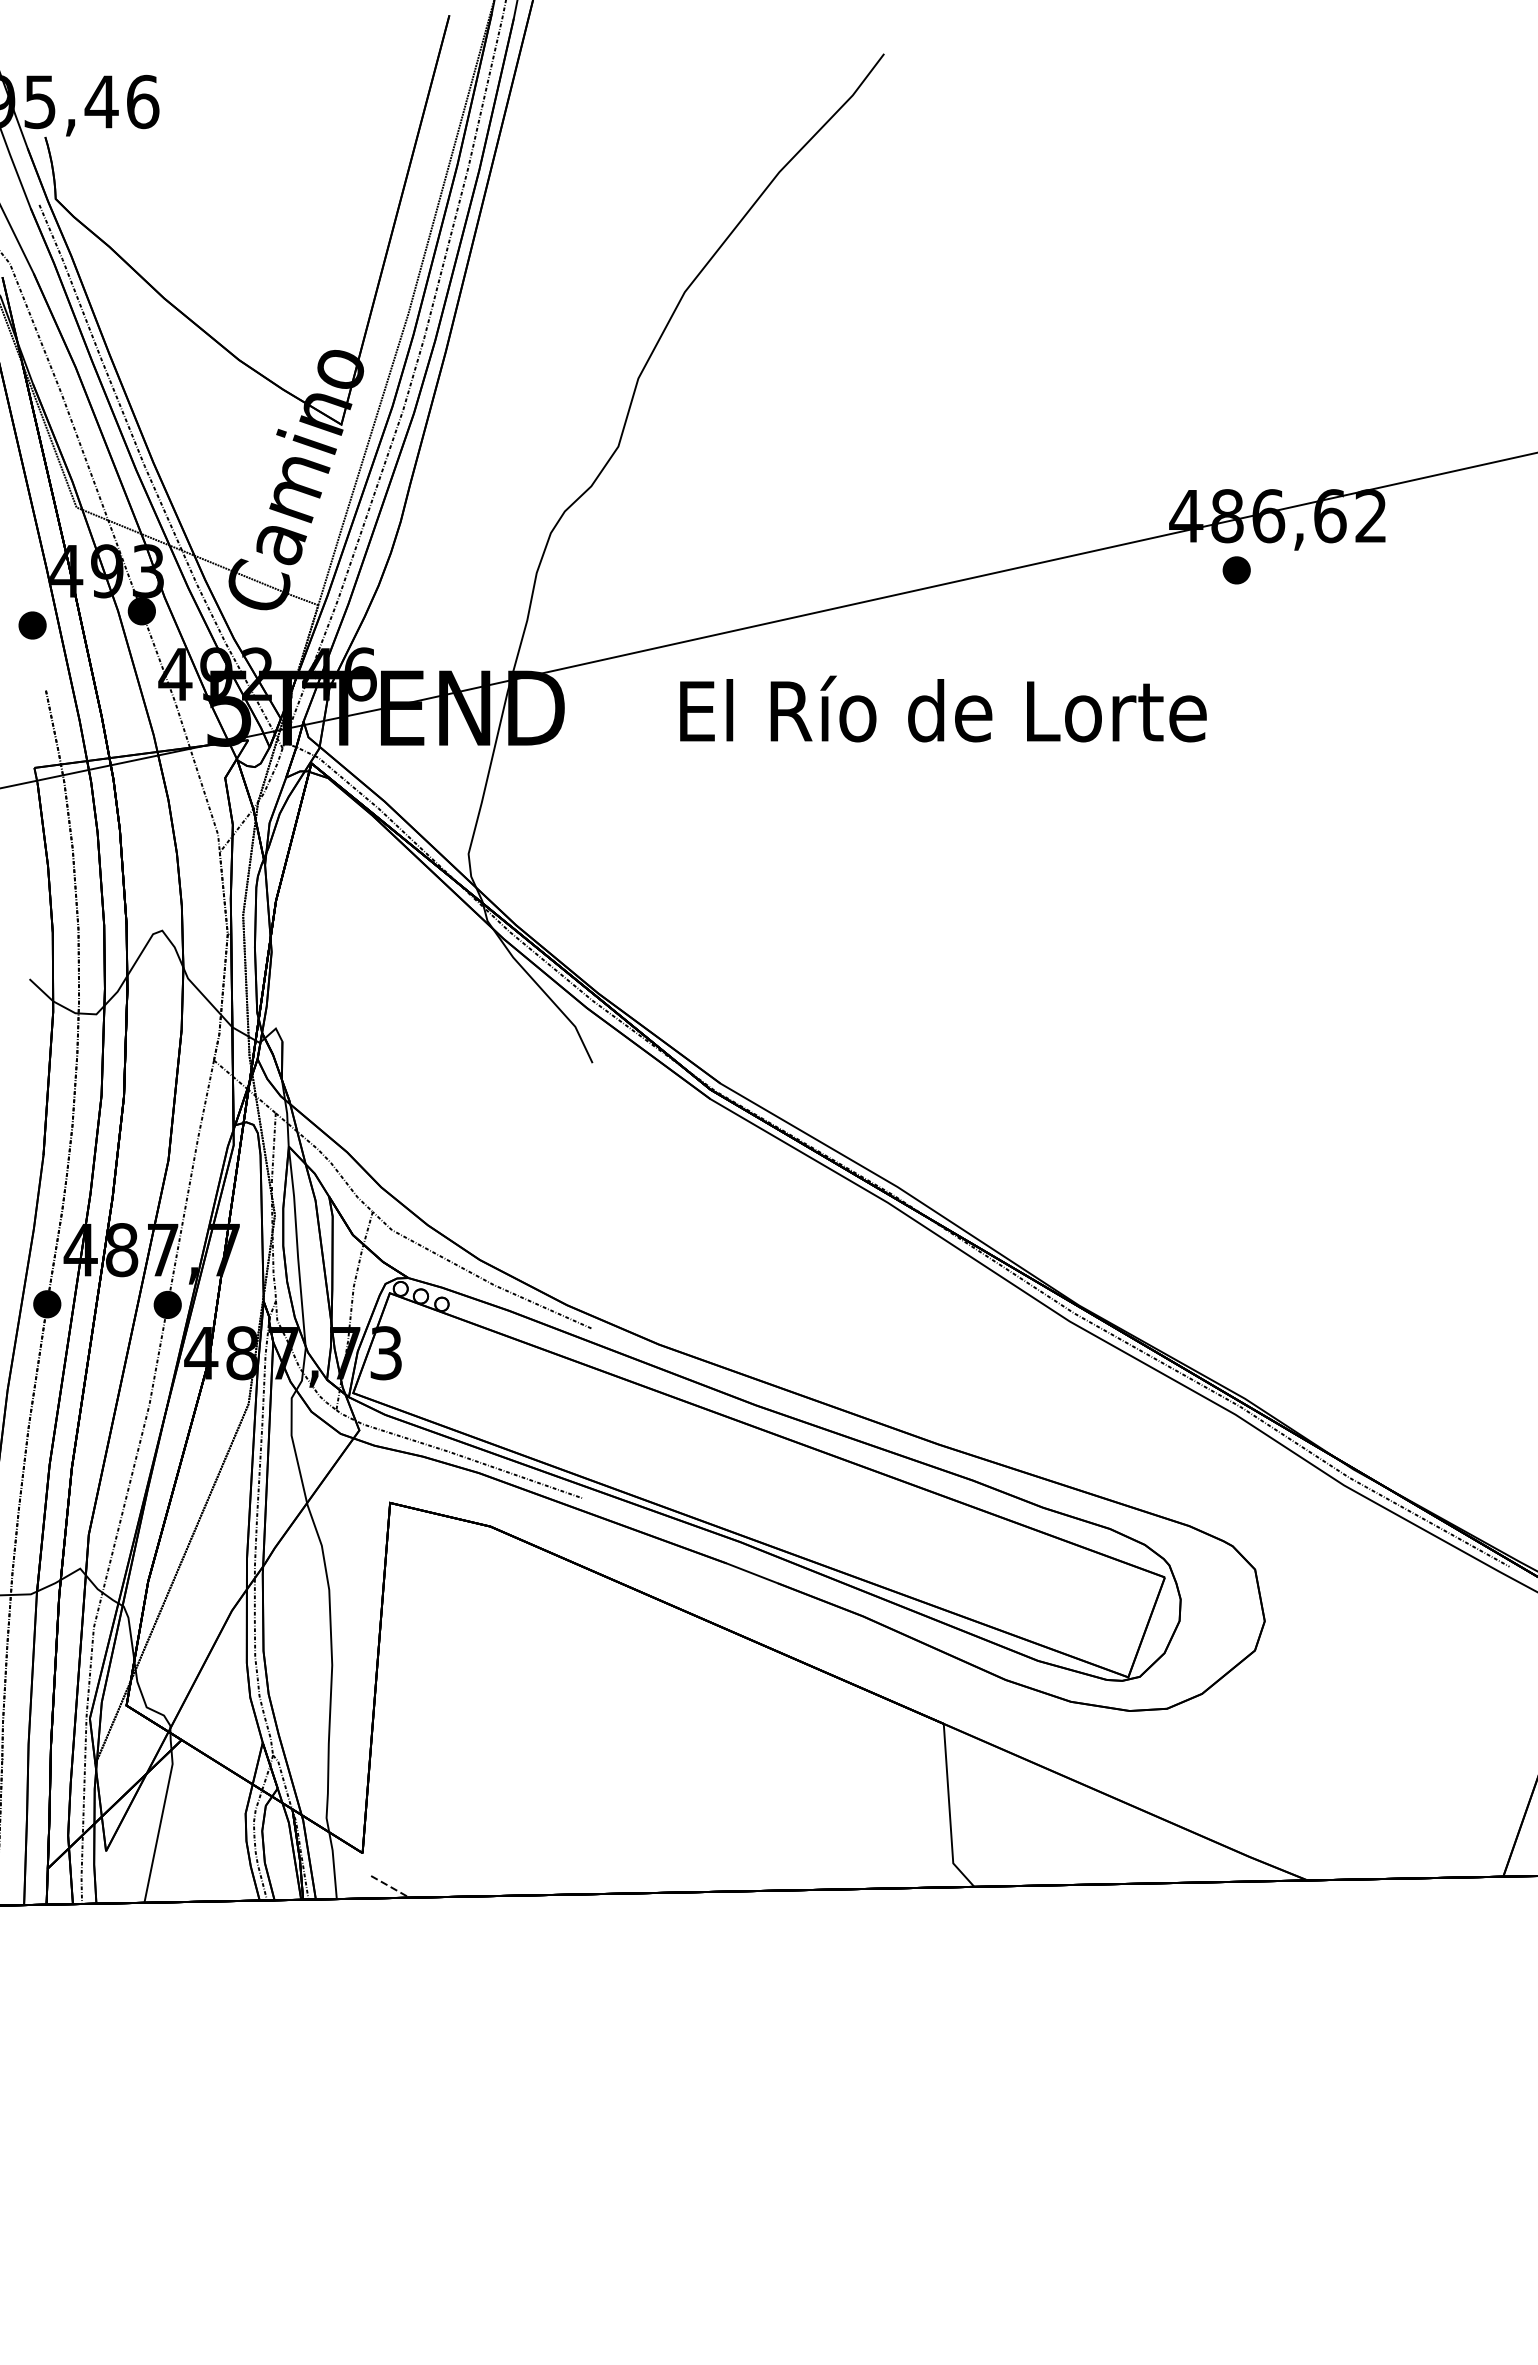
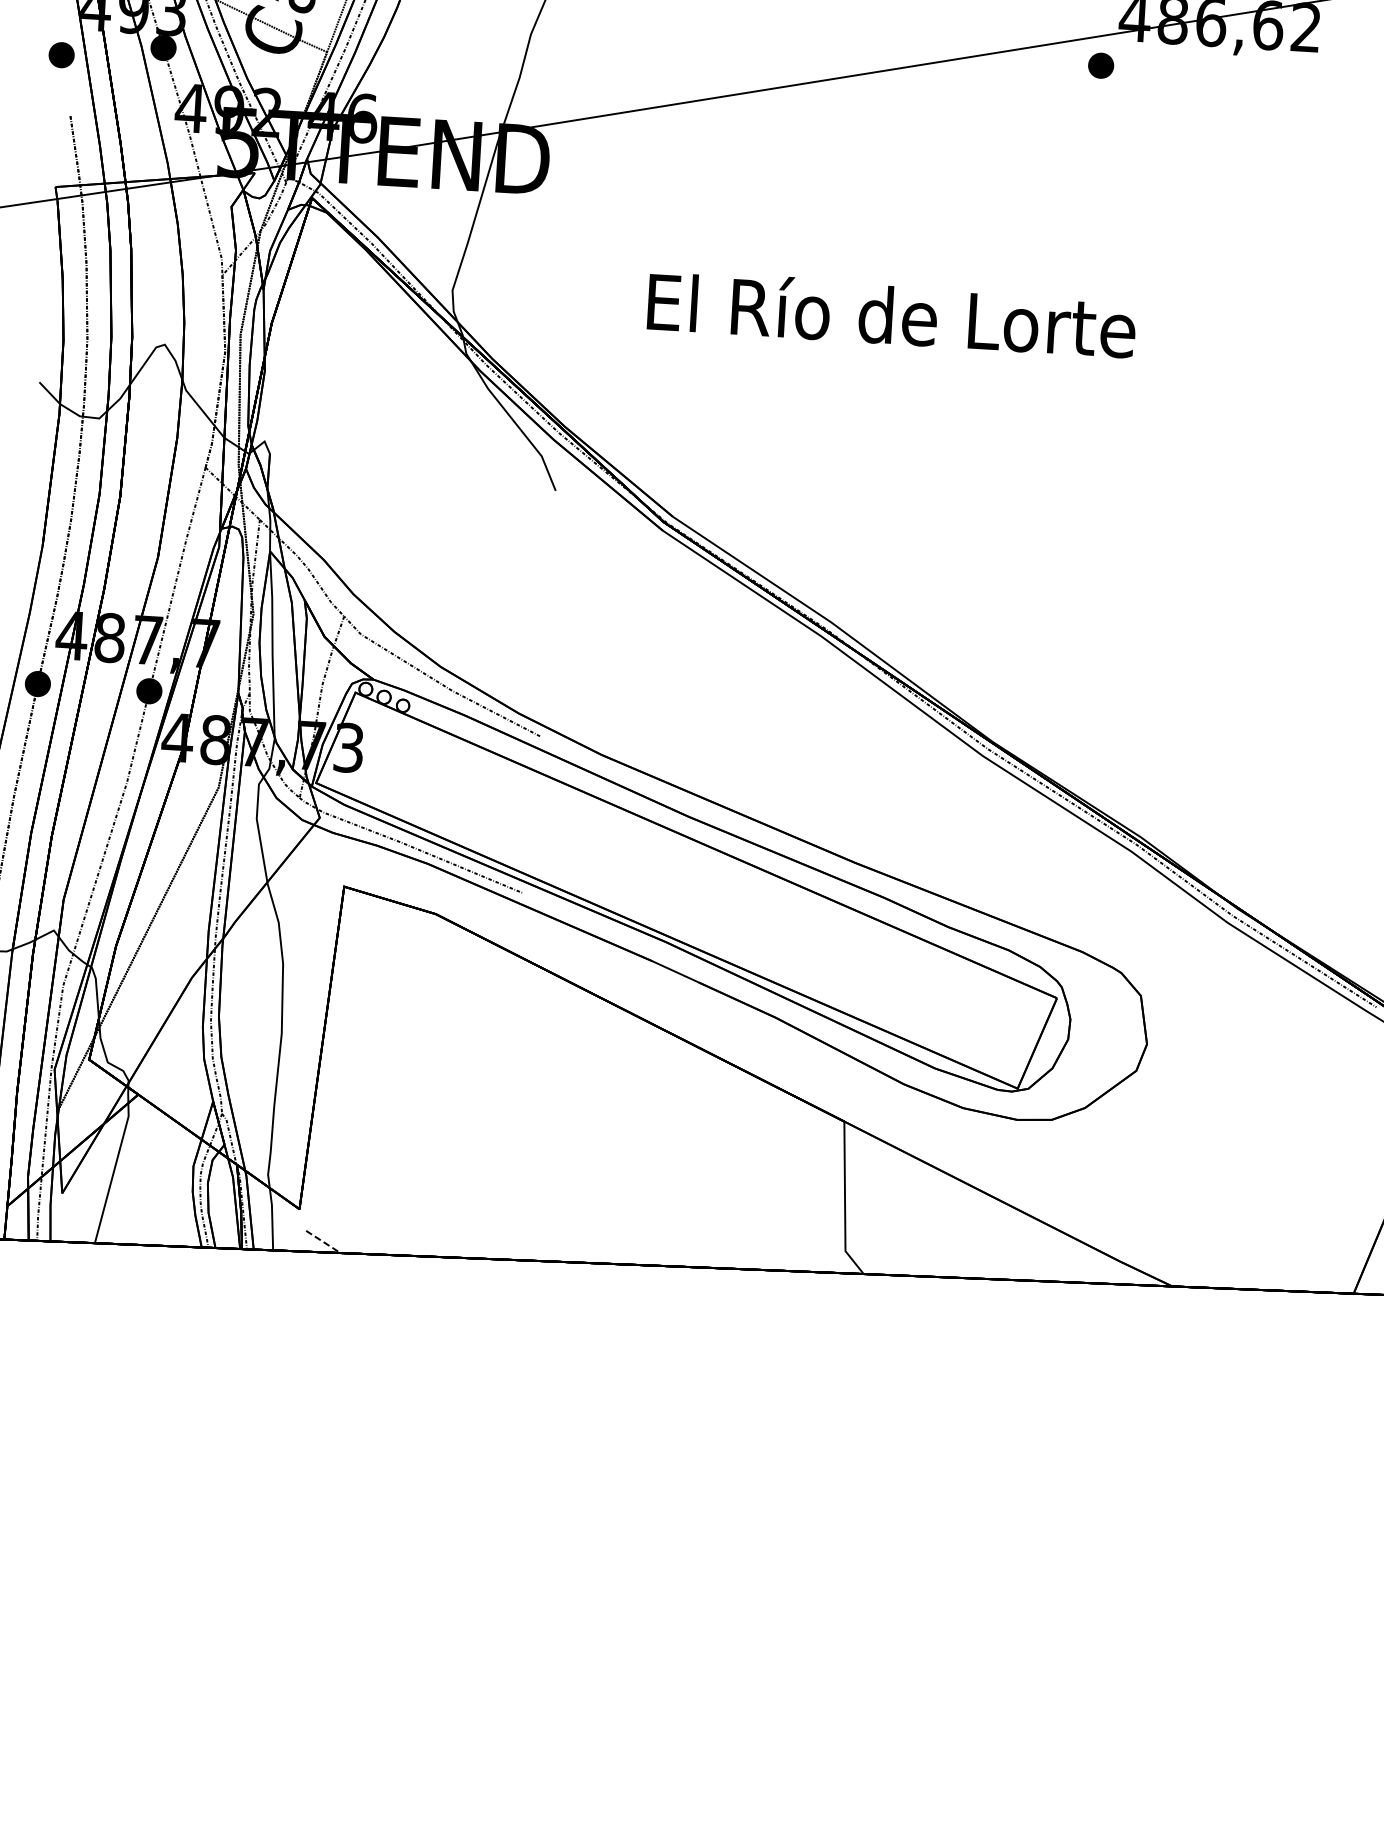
part: (1236, 570) -> (1100, 65), moved
text: (943, 708) -> (892, 313), moved

